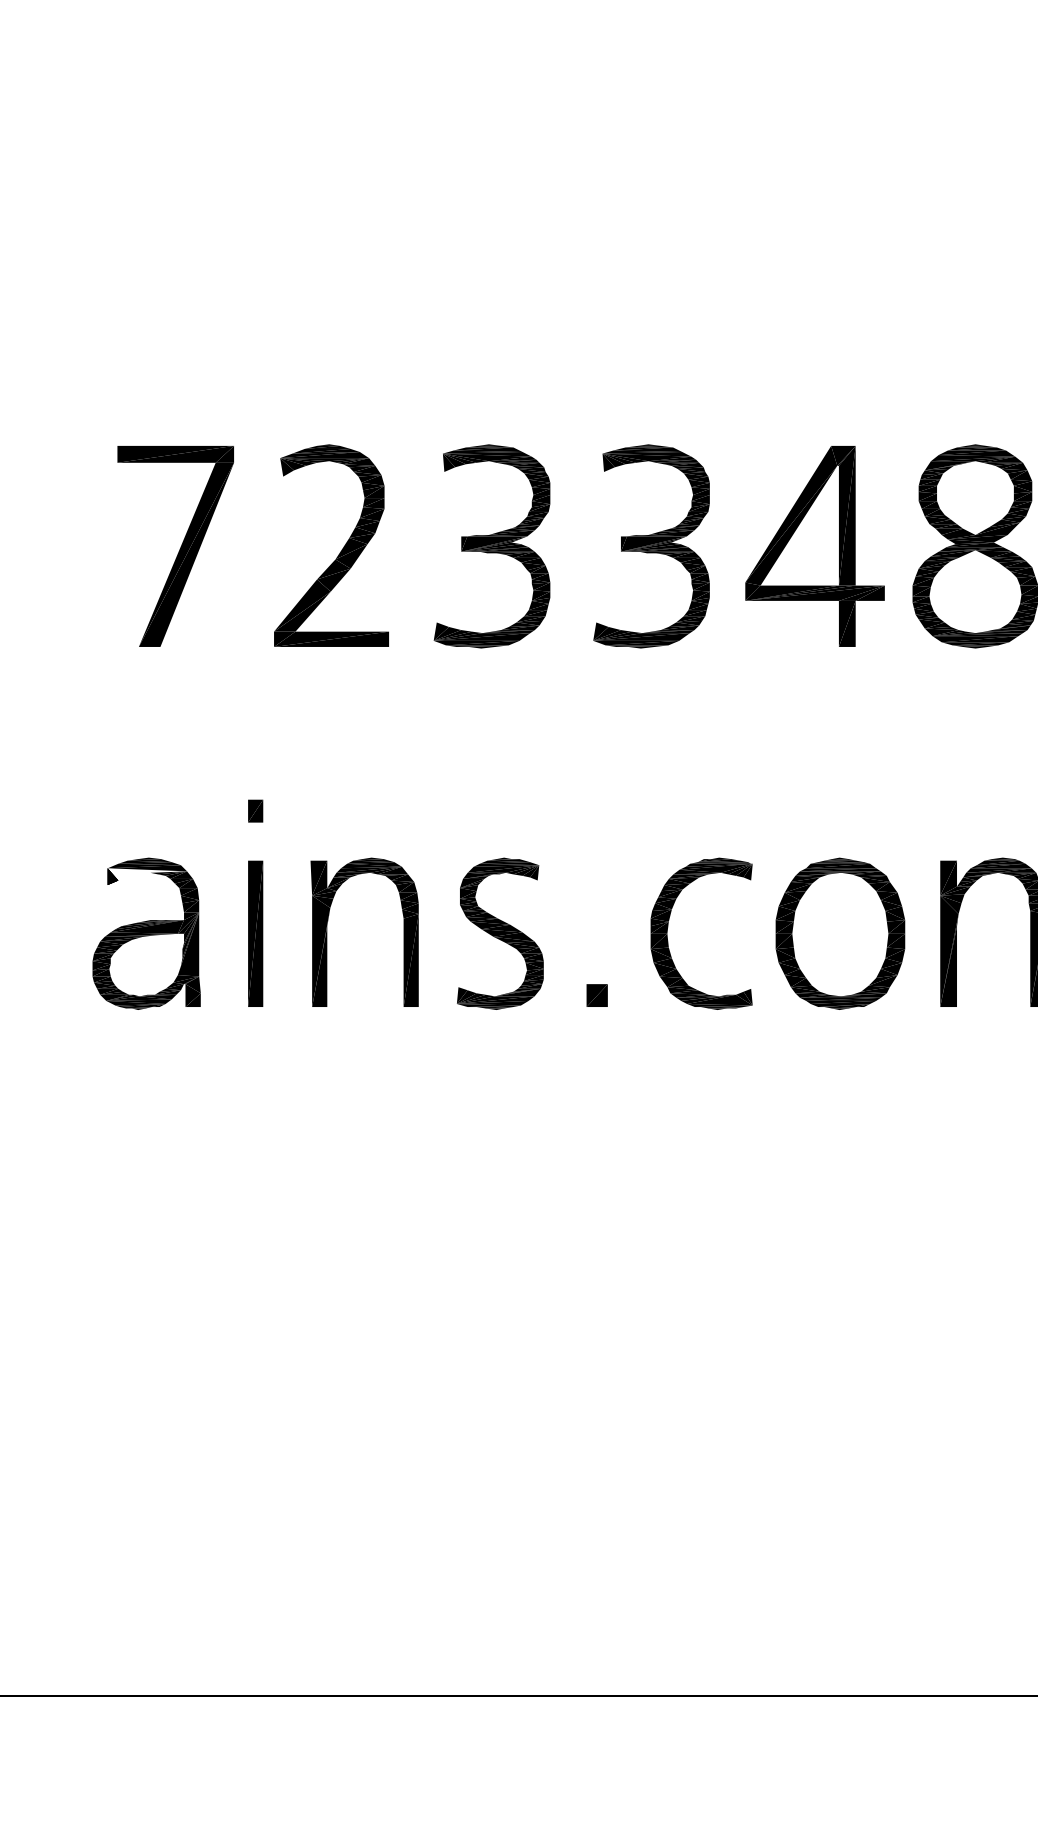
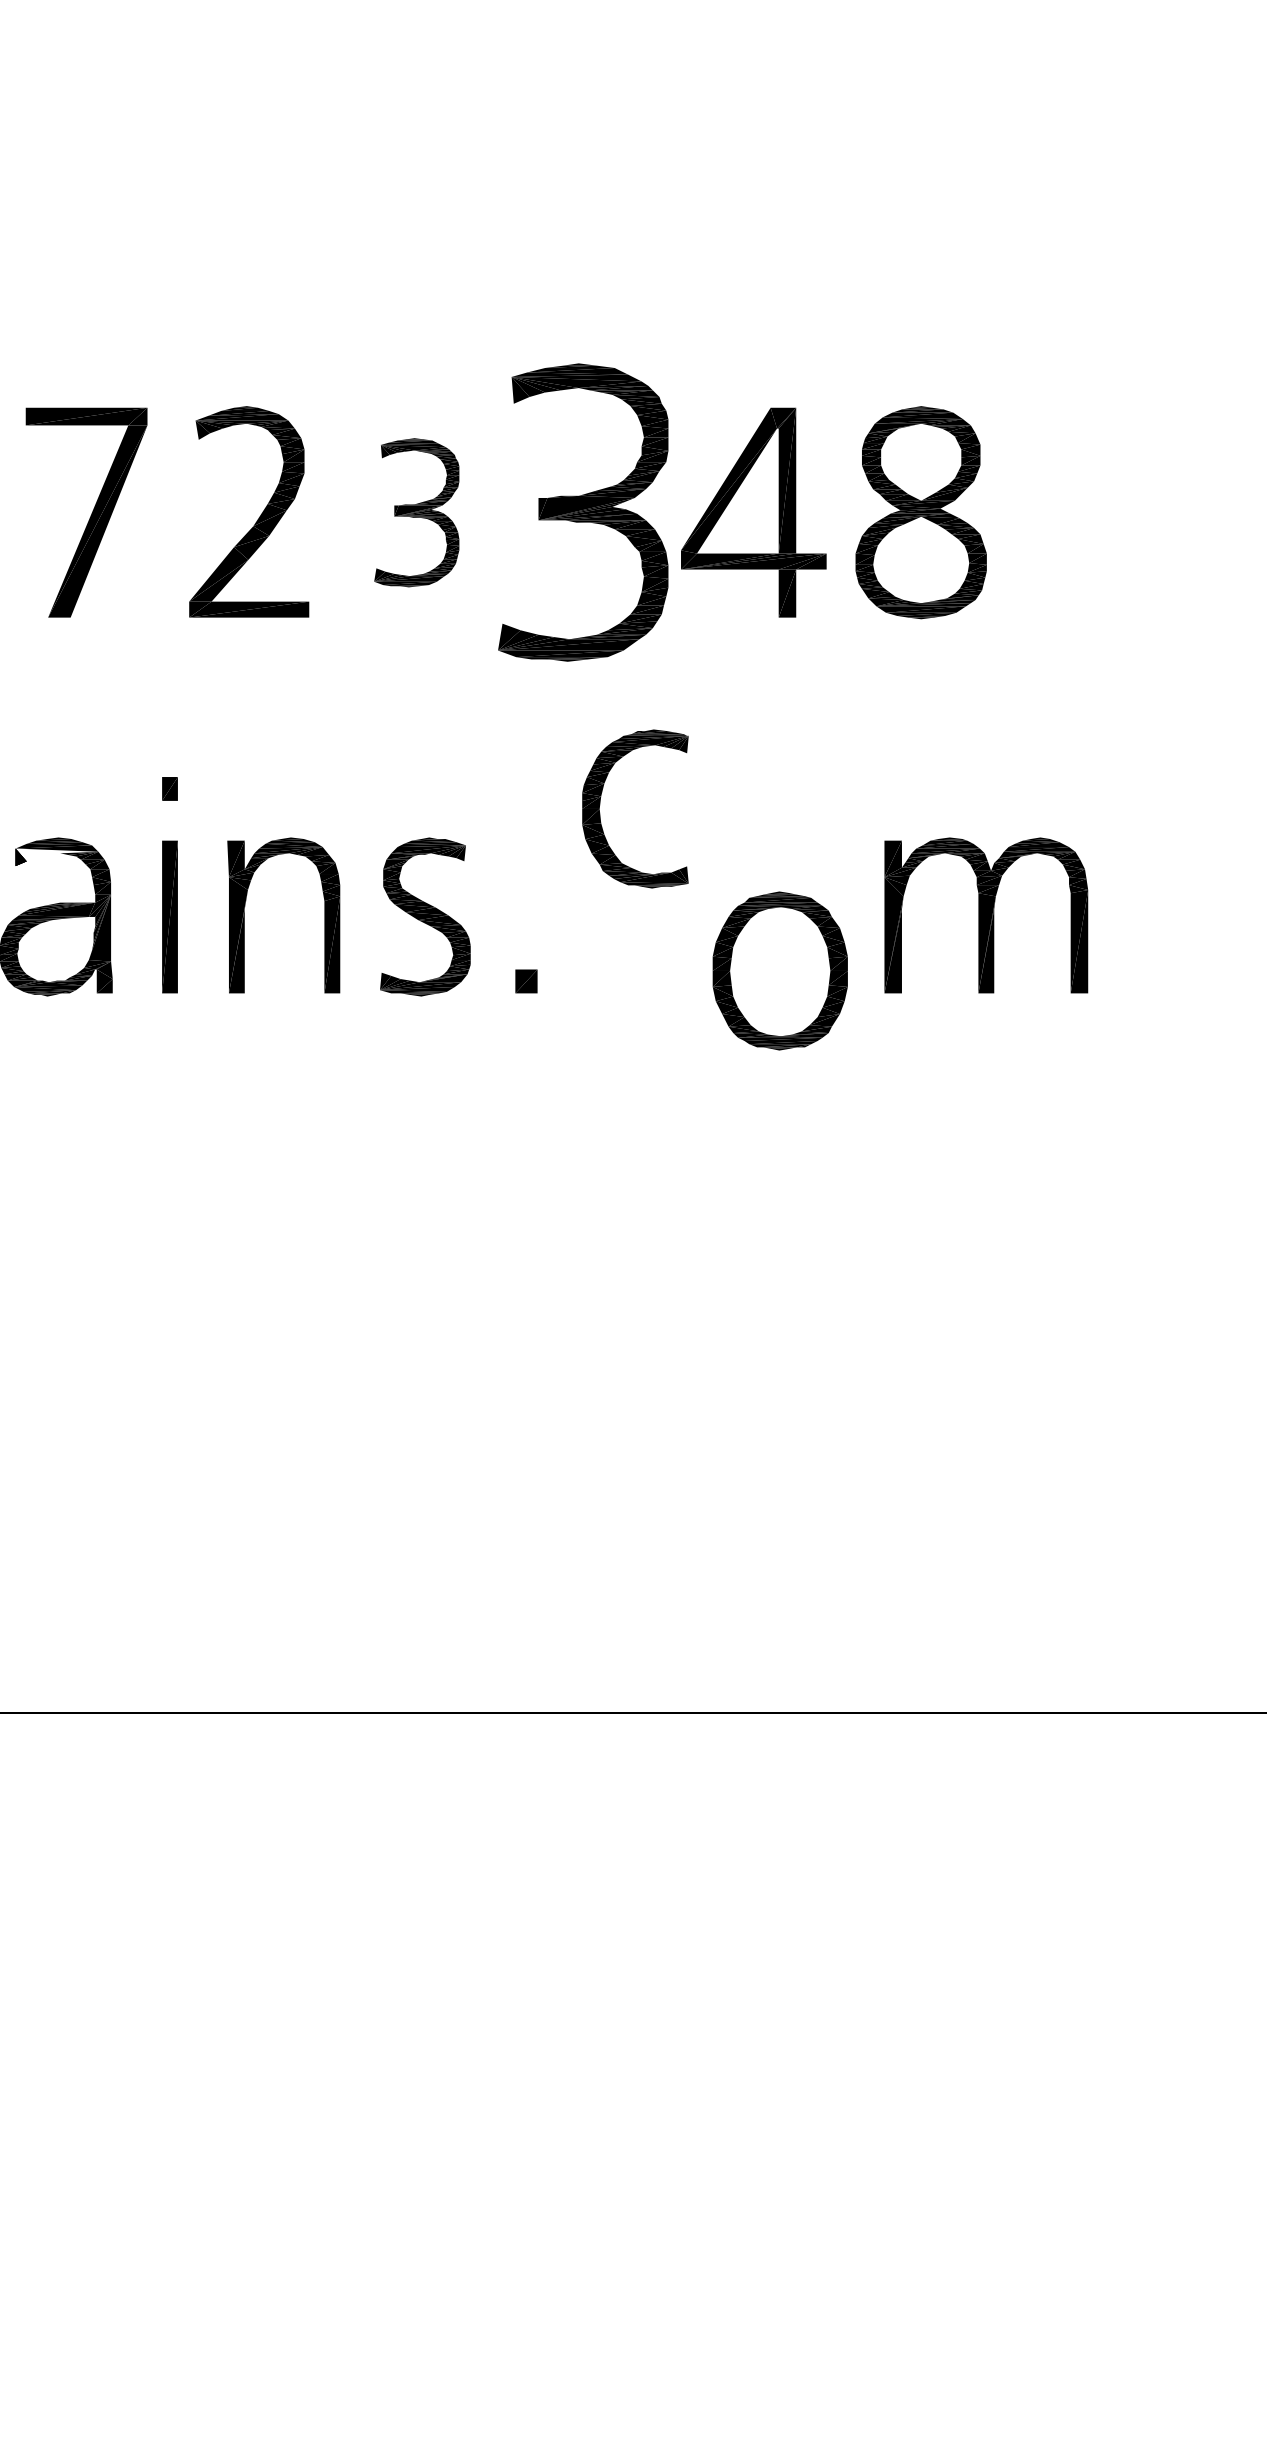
part: (491, 546) -> (416, 512), size x0.7
part: (650, 546) -> (582, 512), size x1.4
part: (668, 930) -> (600, 805), moved
part: (839, 933) -> (779, 970), moved

